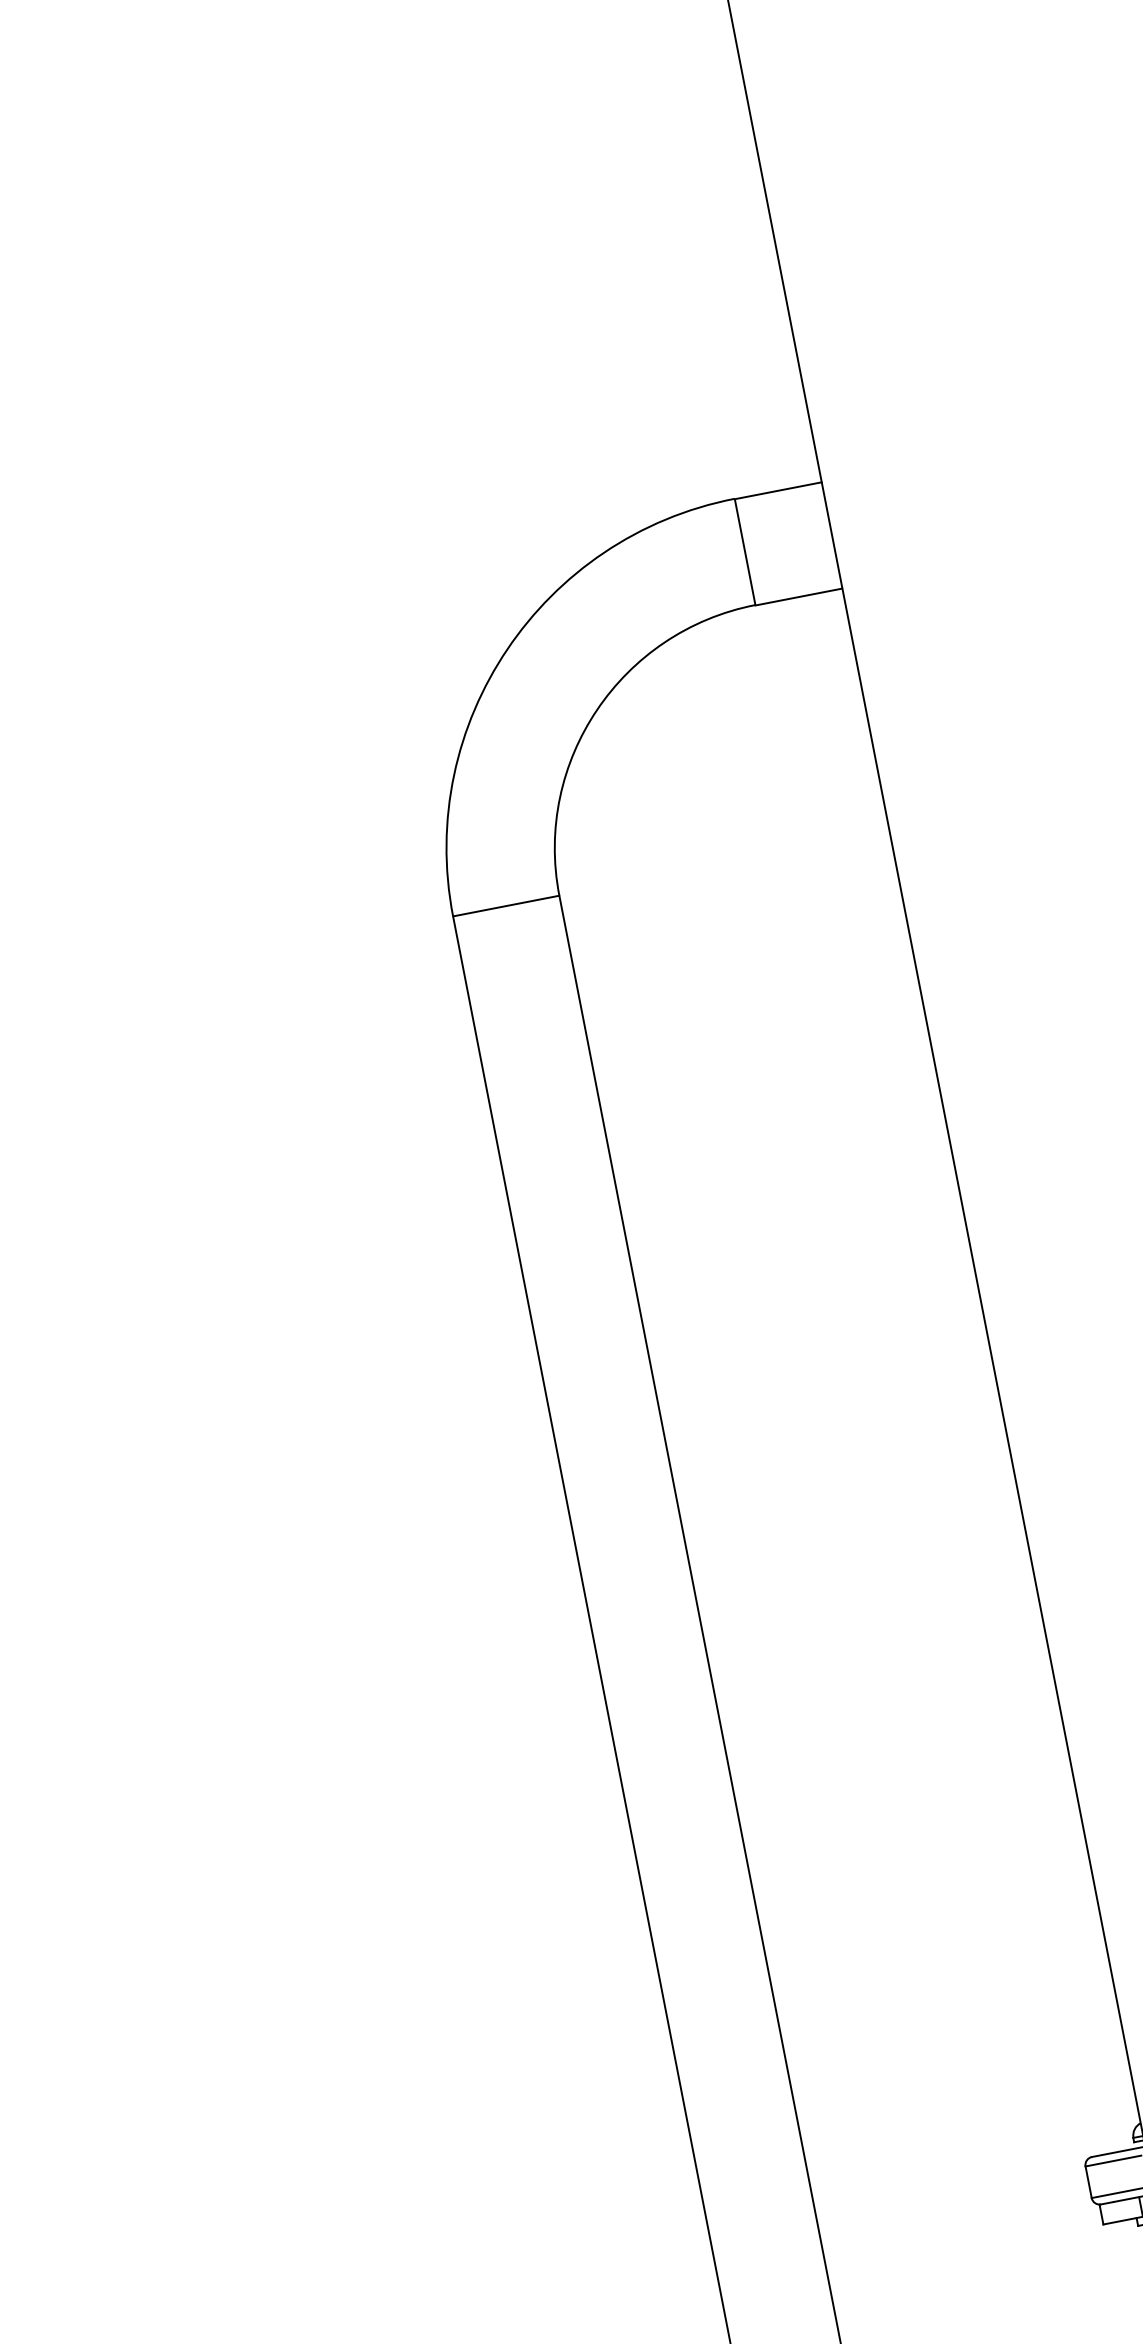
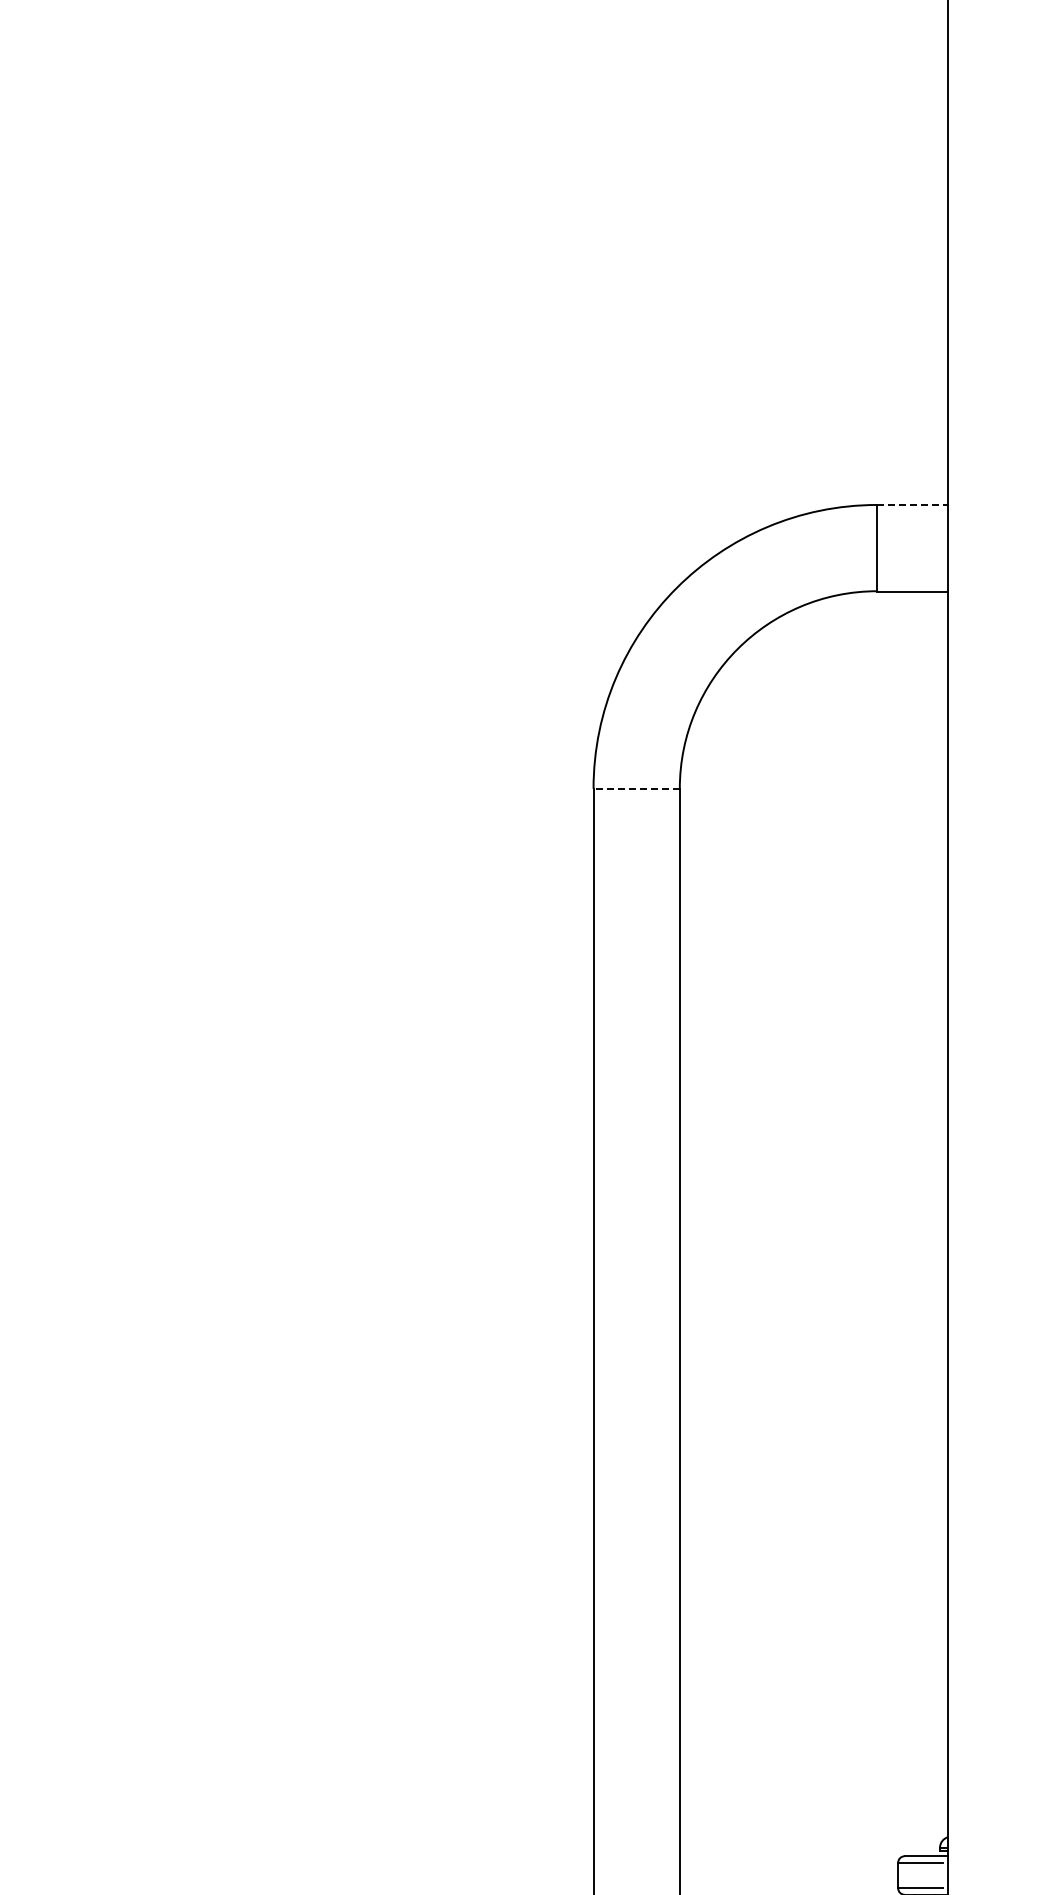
line: (778, 491) -> (912, 505), solid -> dashed
line: (505, 905) -> (636, 788), solid -> dashed

